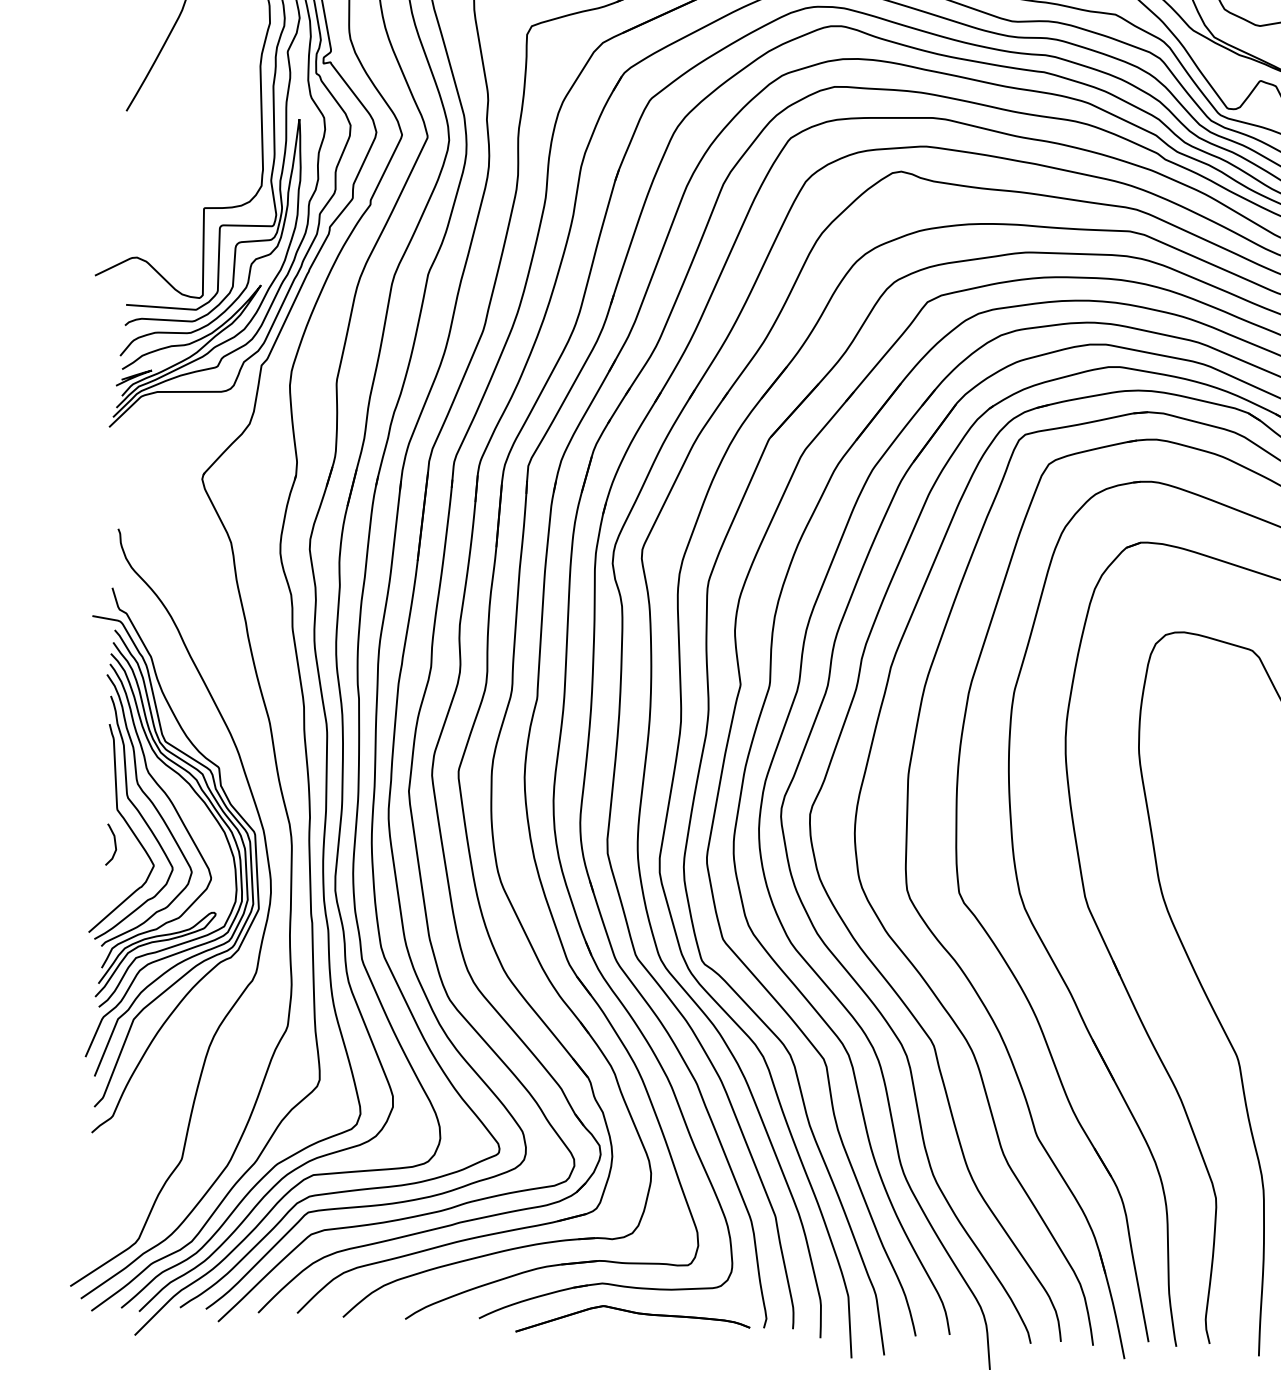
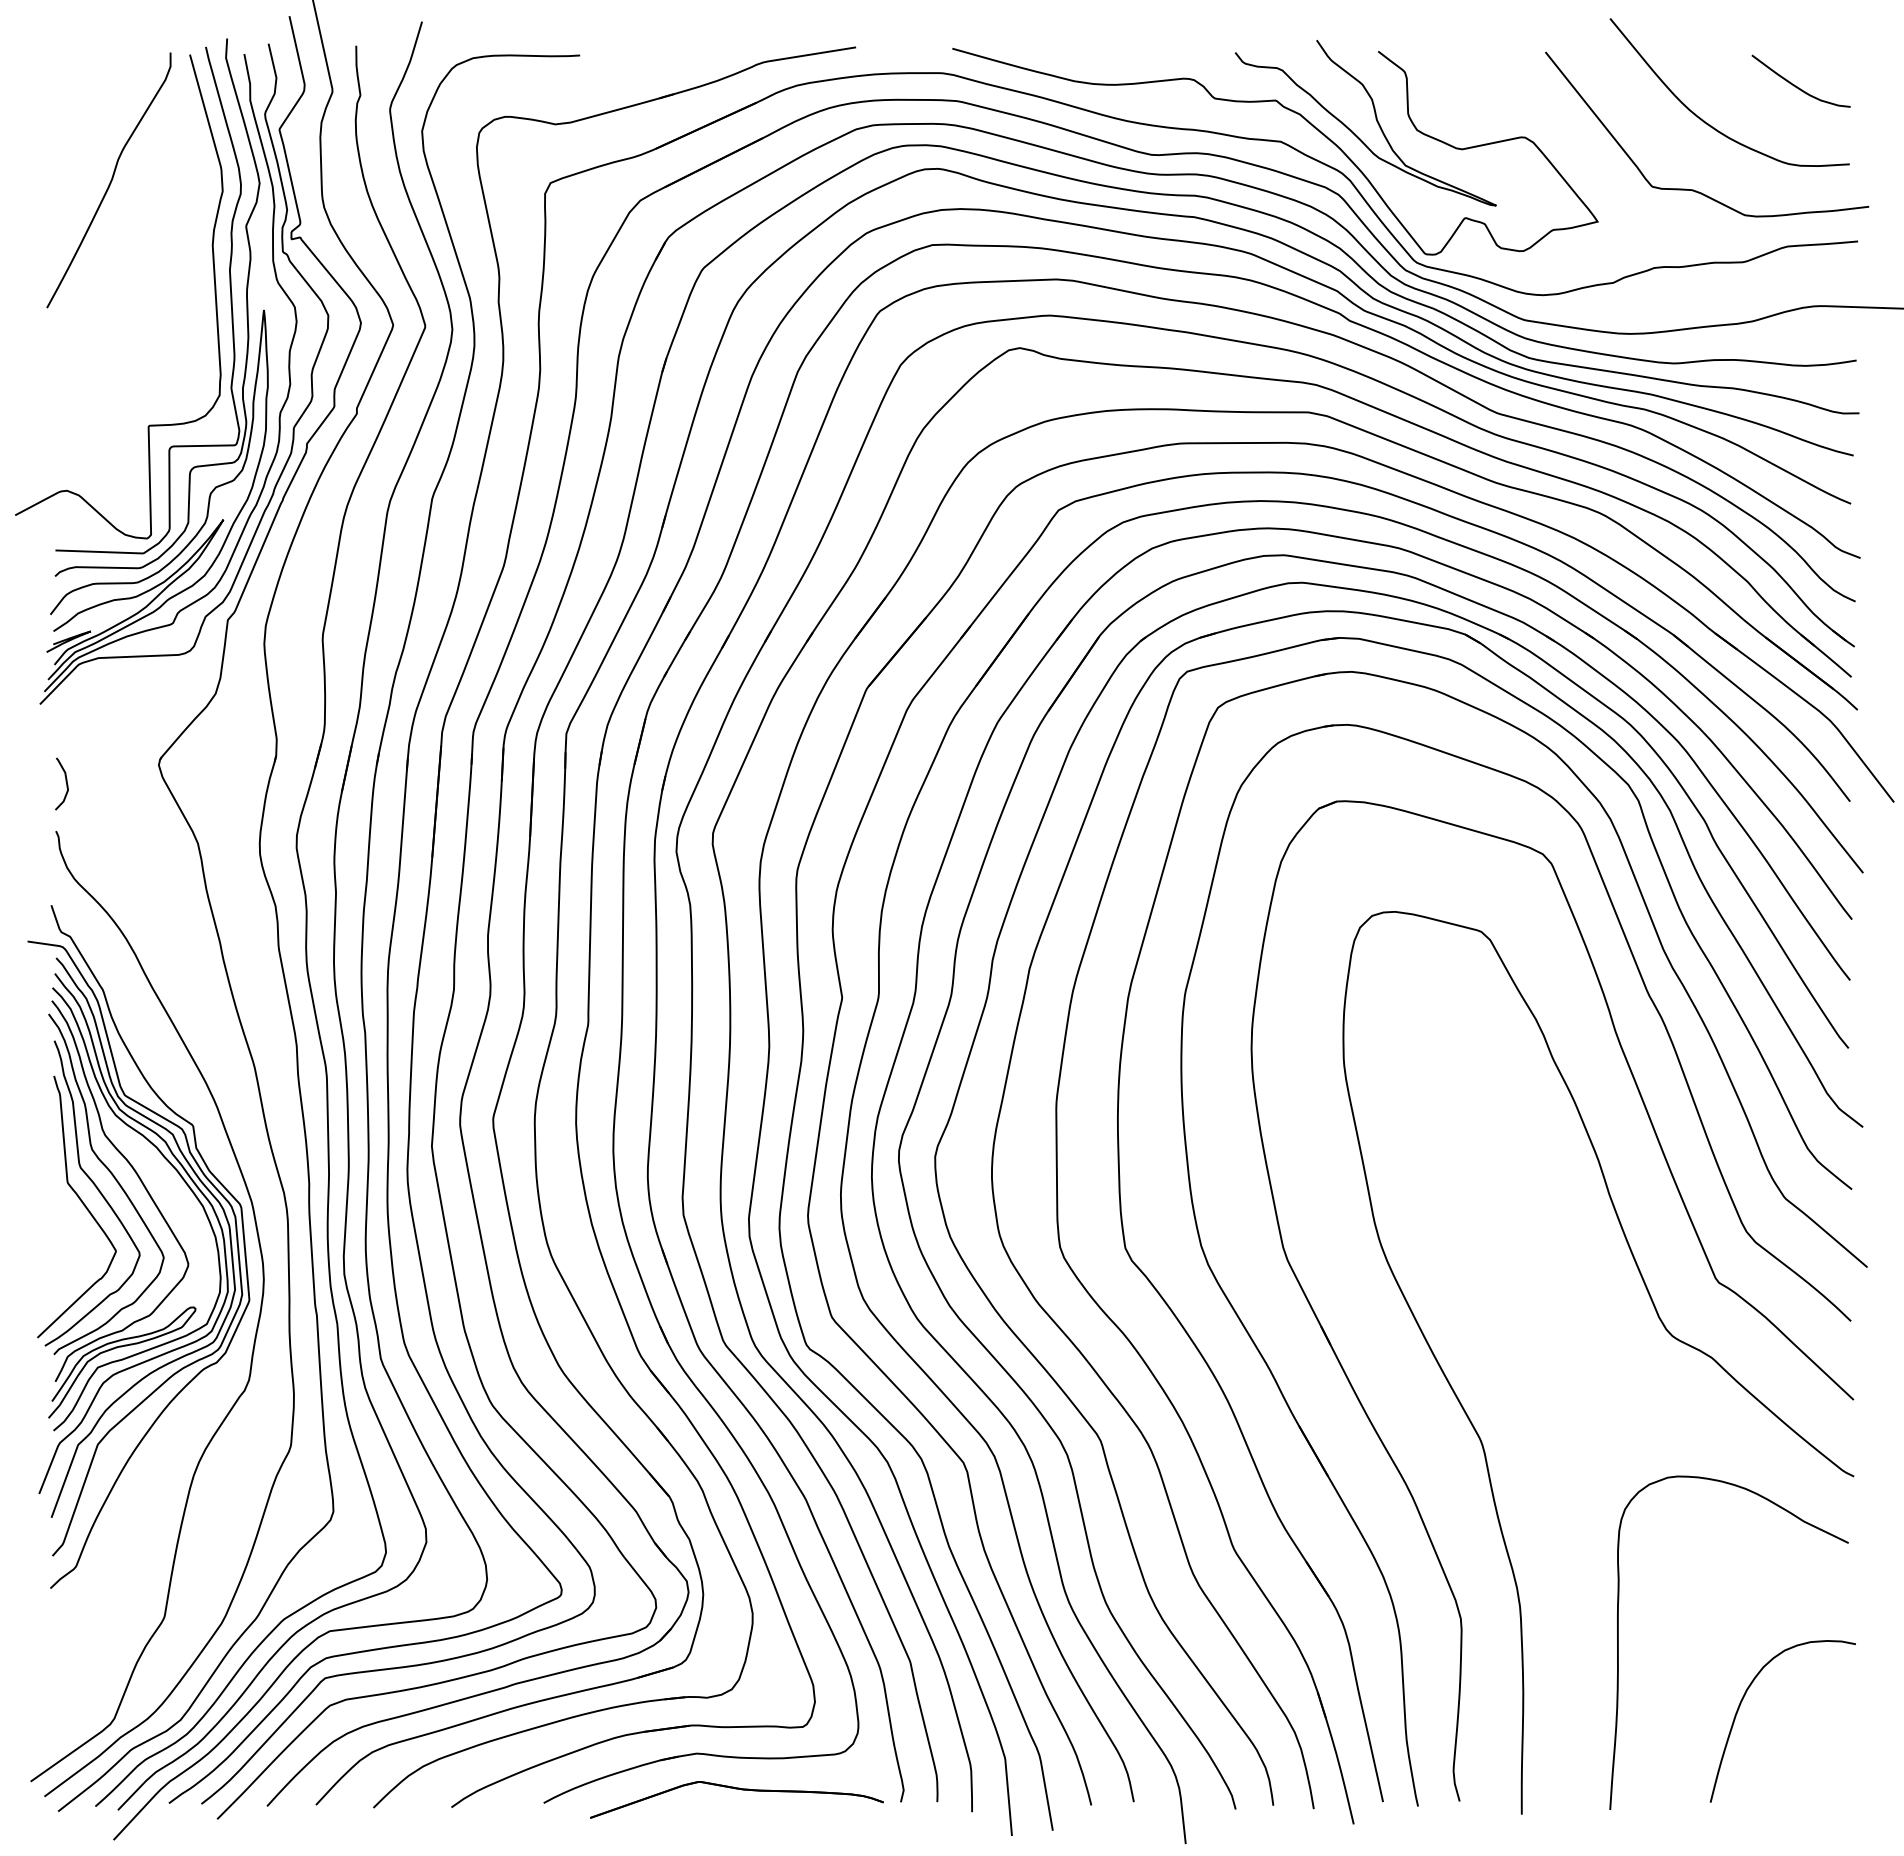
curve: (114, 842) -> (65, 781), moved

